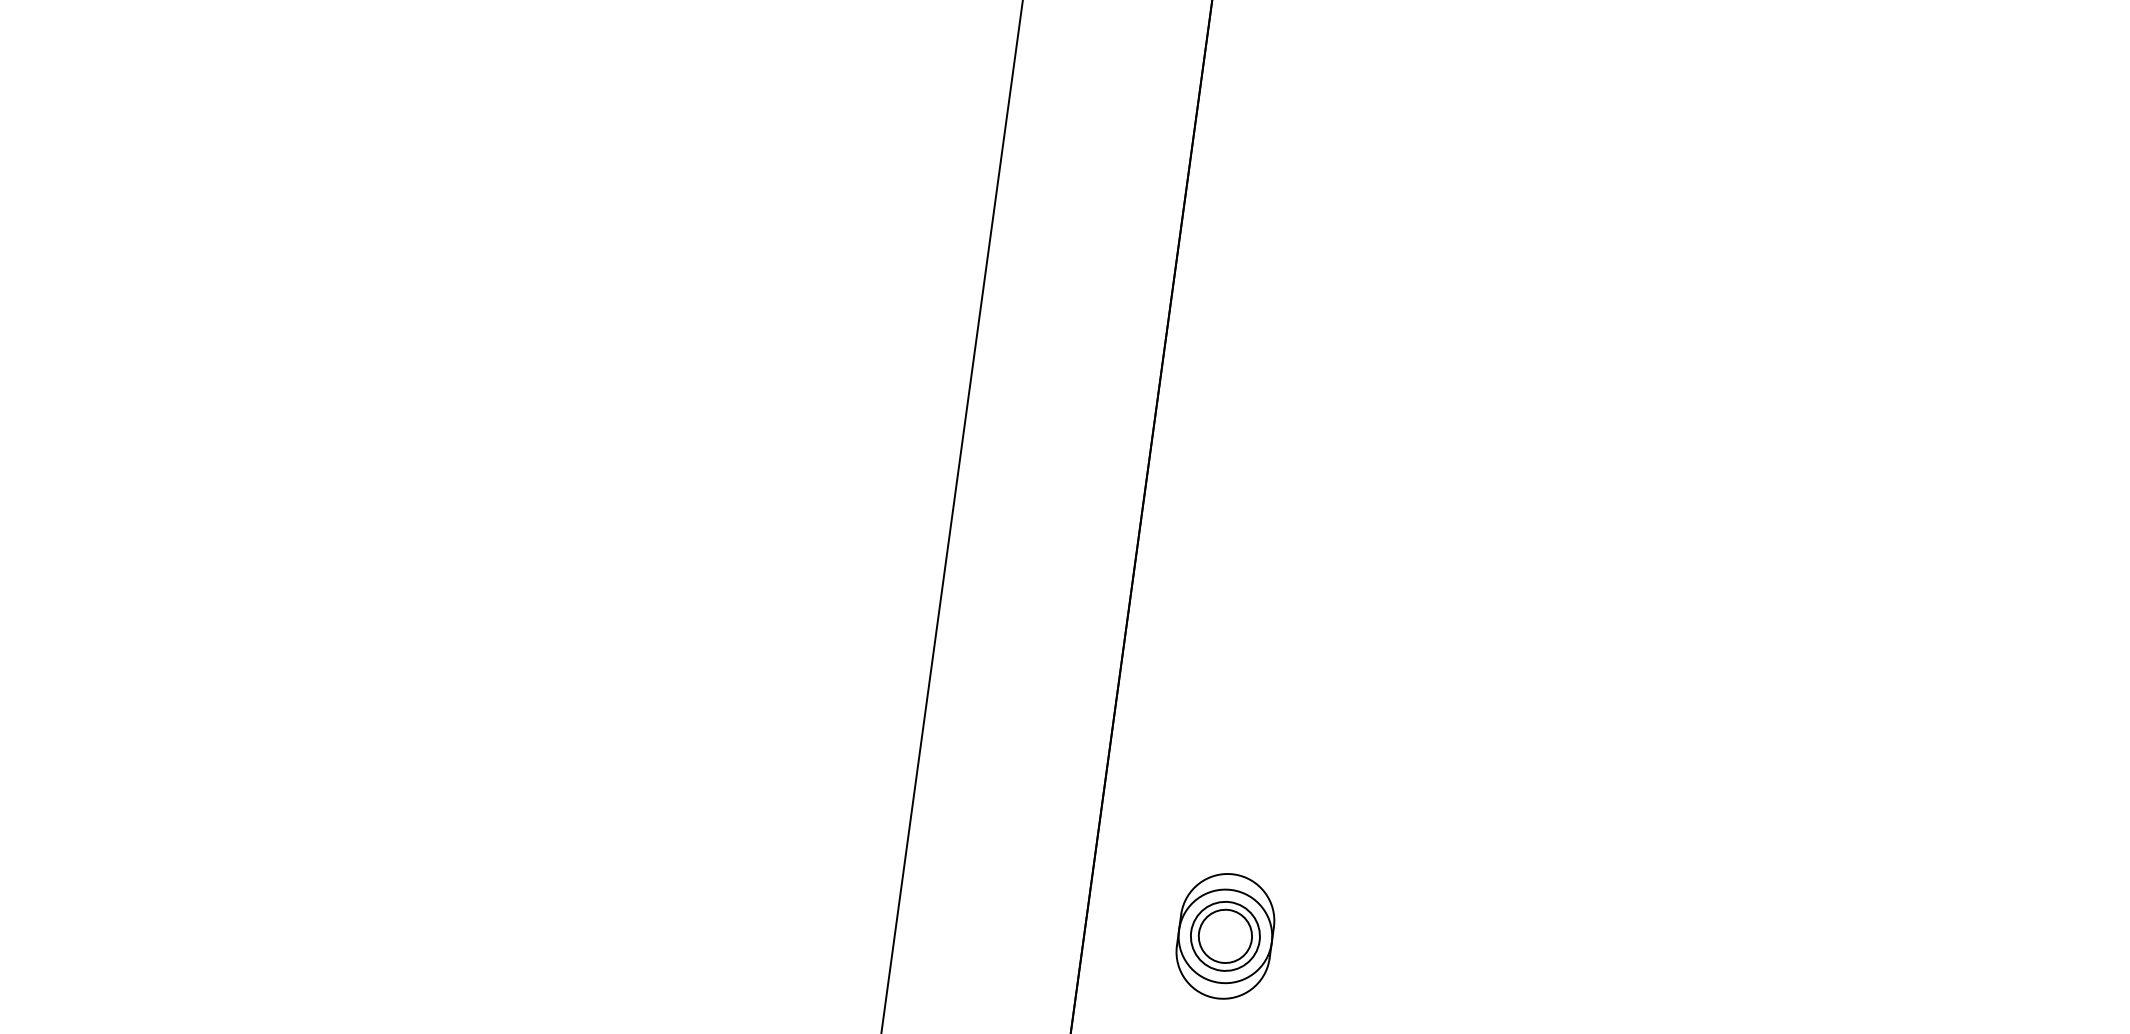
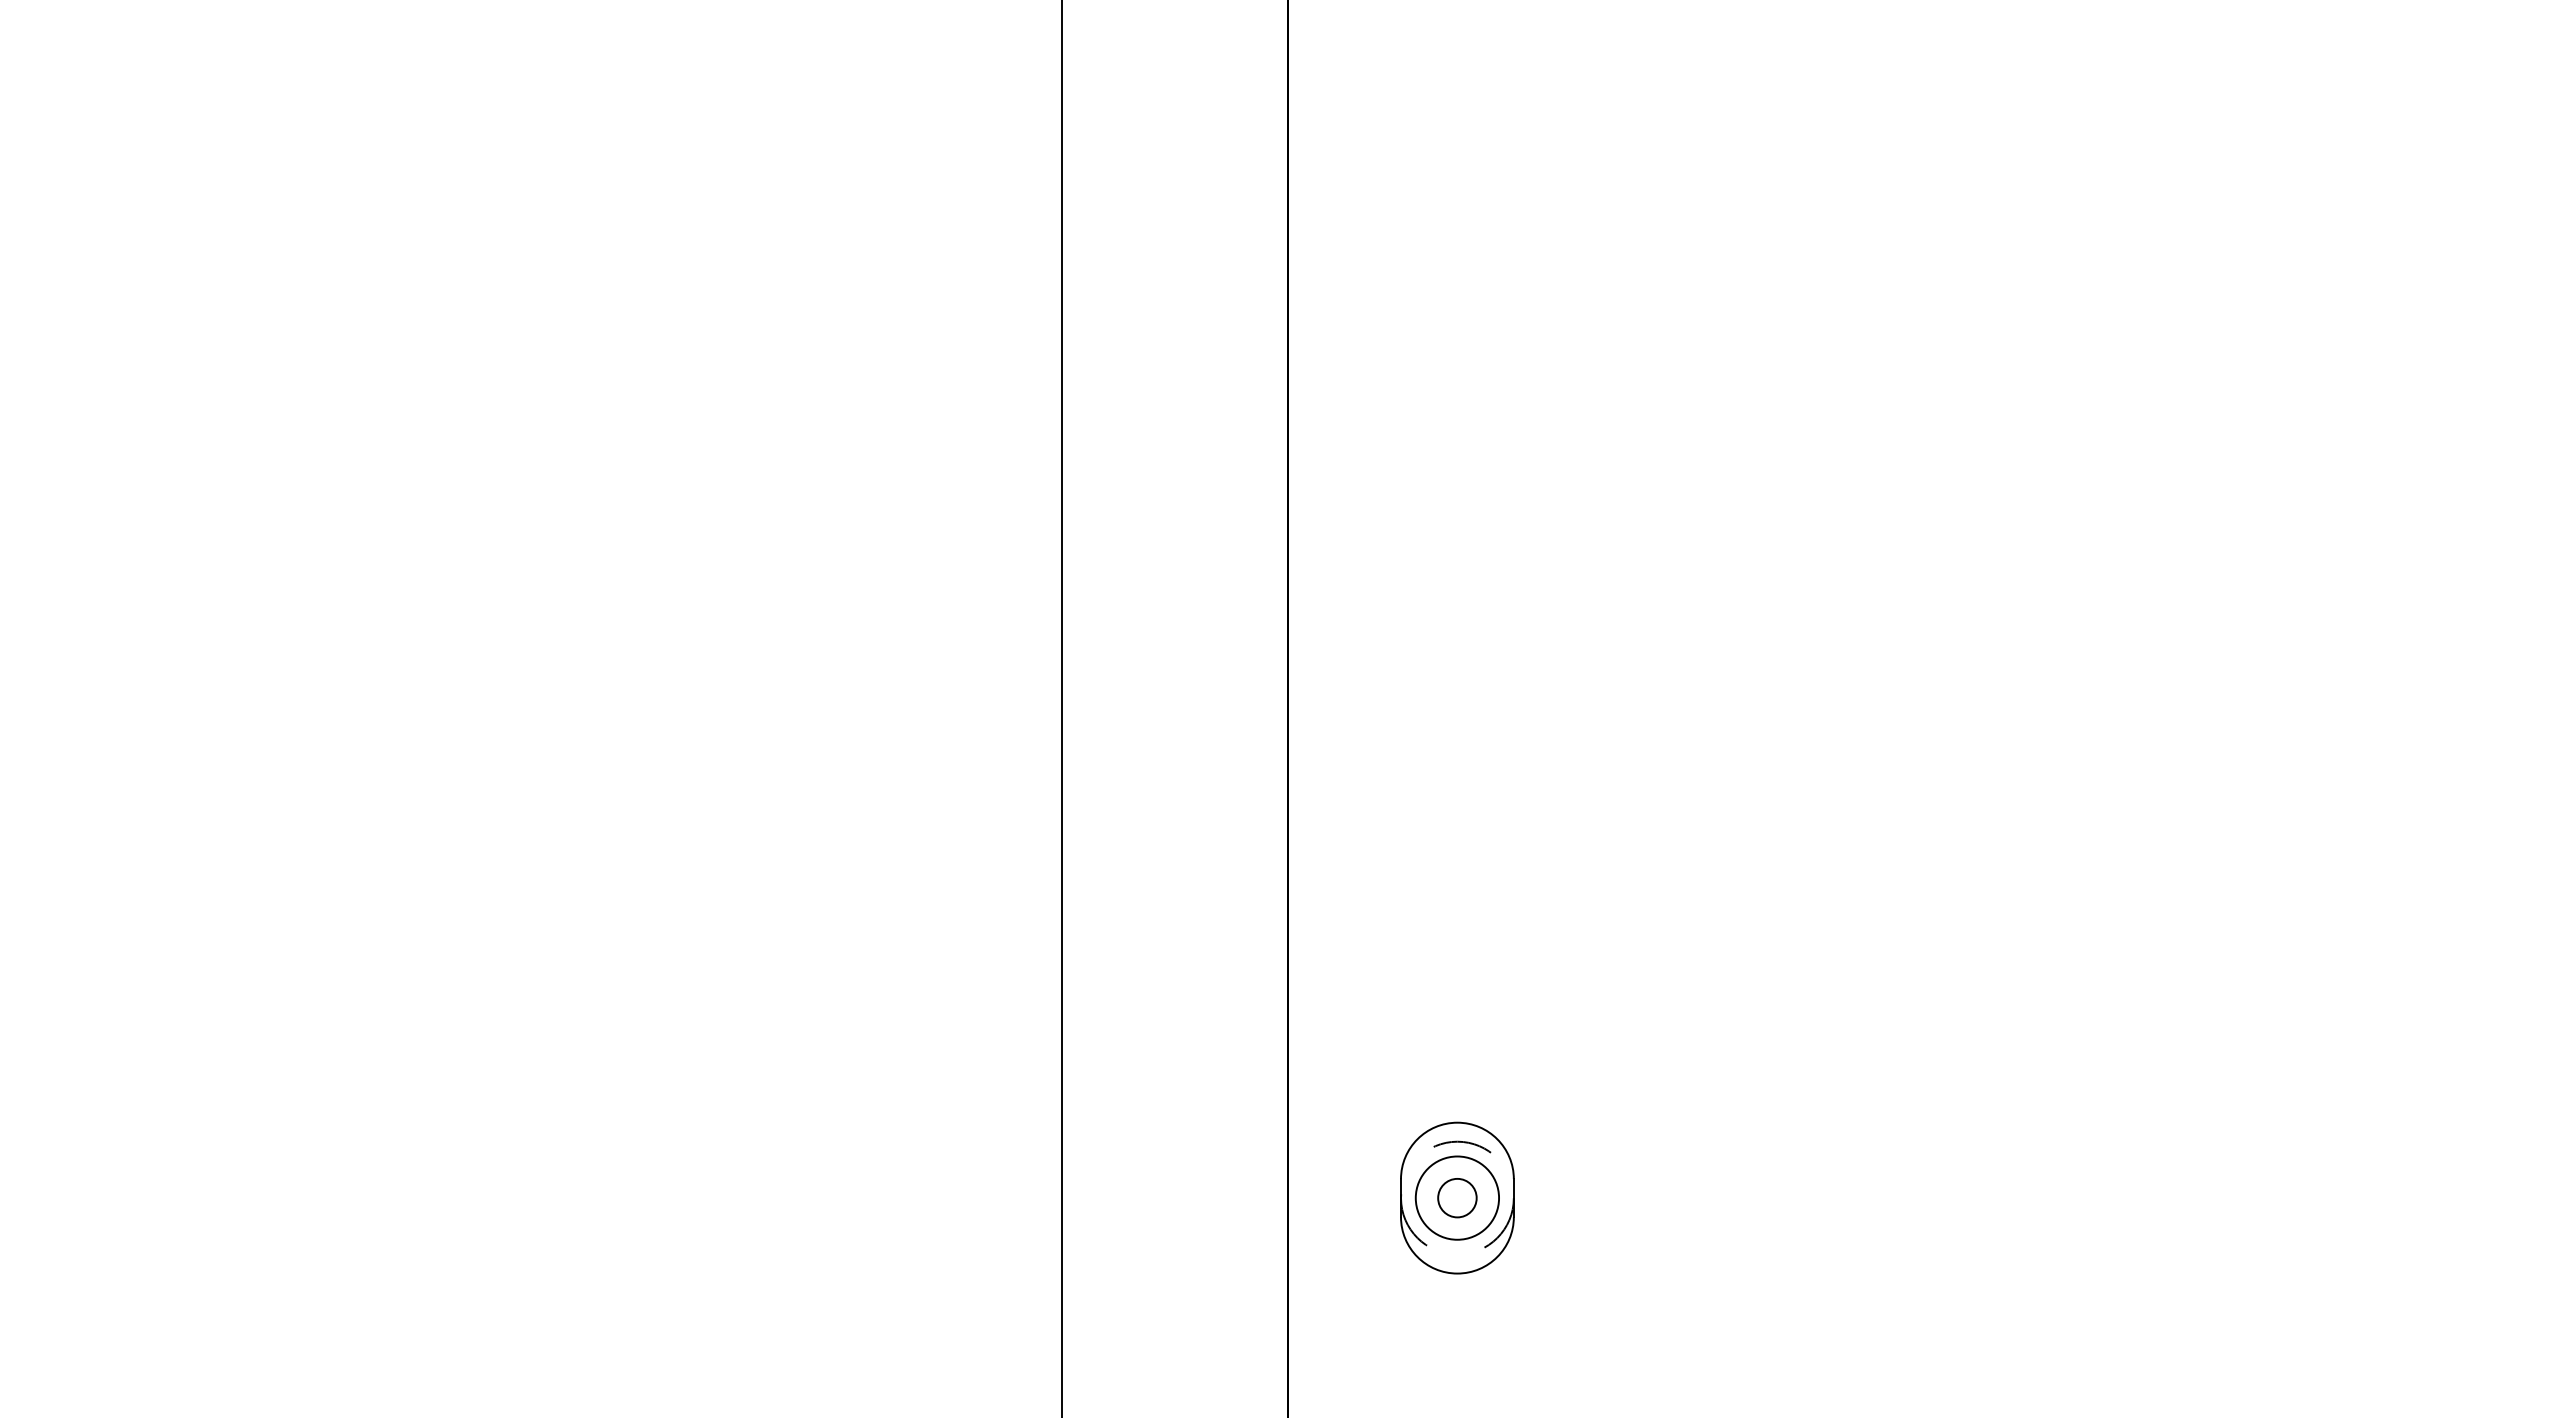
circle: (1225, 935) -> (1457, 1197), solid -> dashed
circle: (1225, 936) -> (1457, 1198), size x0.6

